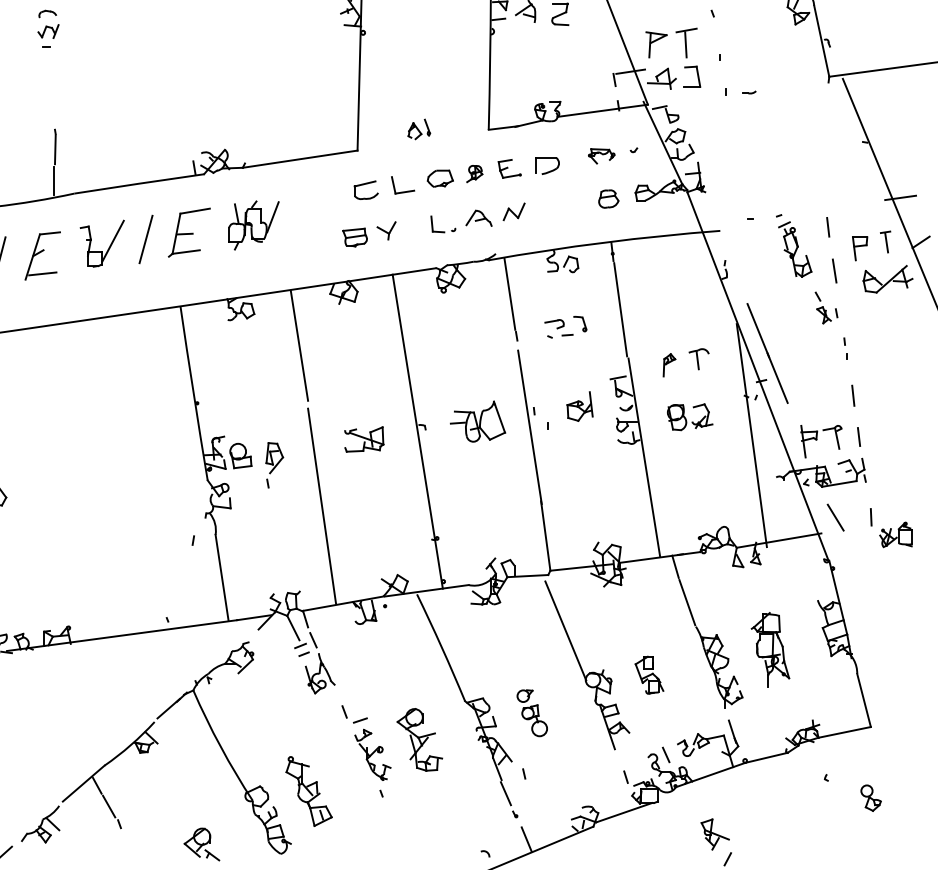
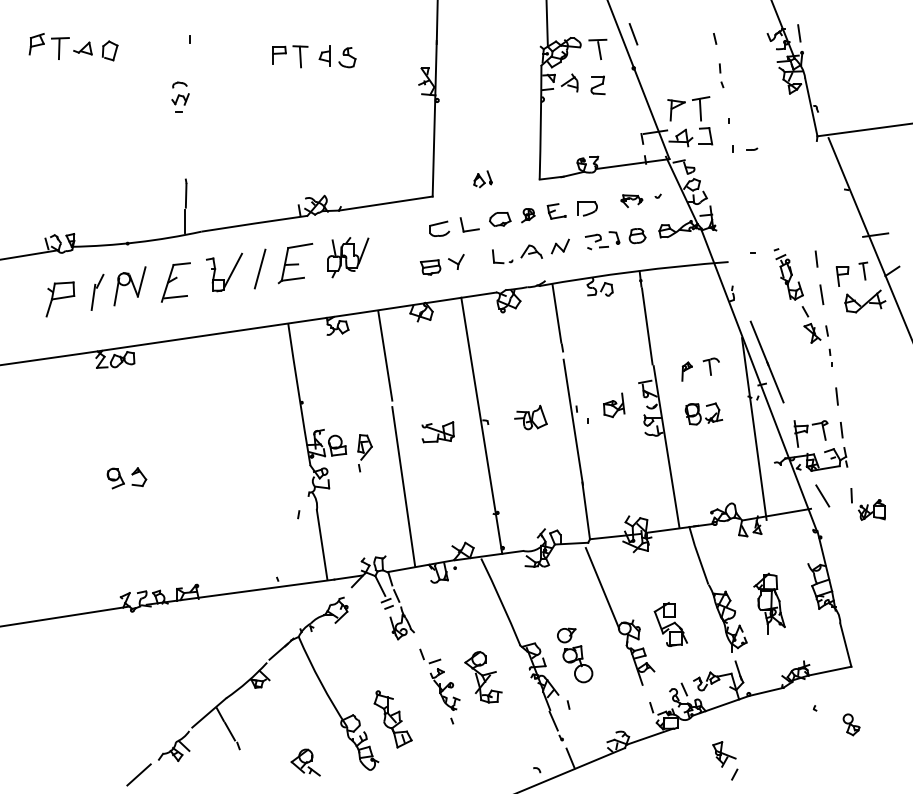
part: (825, 307) -> (814, 324), size x1.43
part: (565, 327) -> (602, 240), moved
part: (477, 421) -> (530, 417), size x0.71
part: (649, 675) -> (670, 624), size x1.43
part: (532, 713) -> (575, 655), size x1.43

